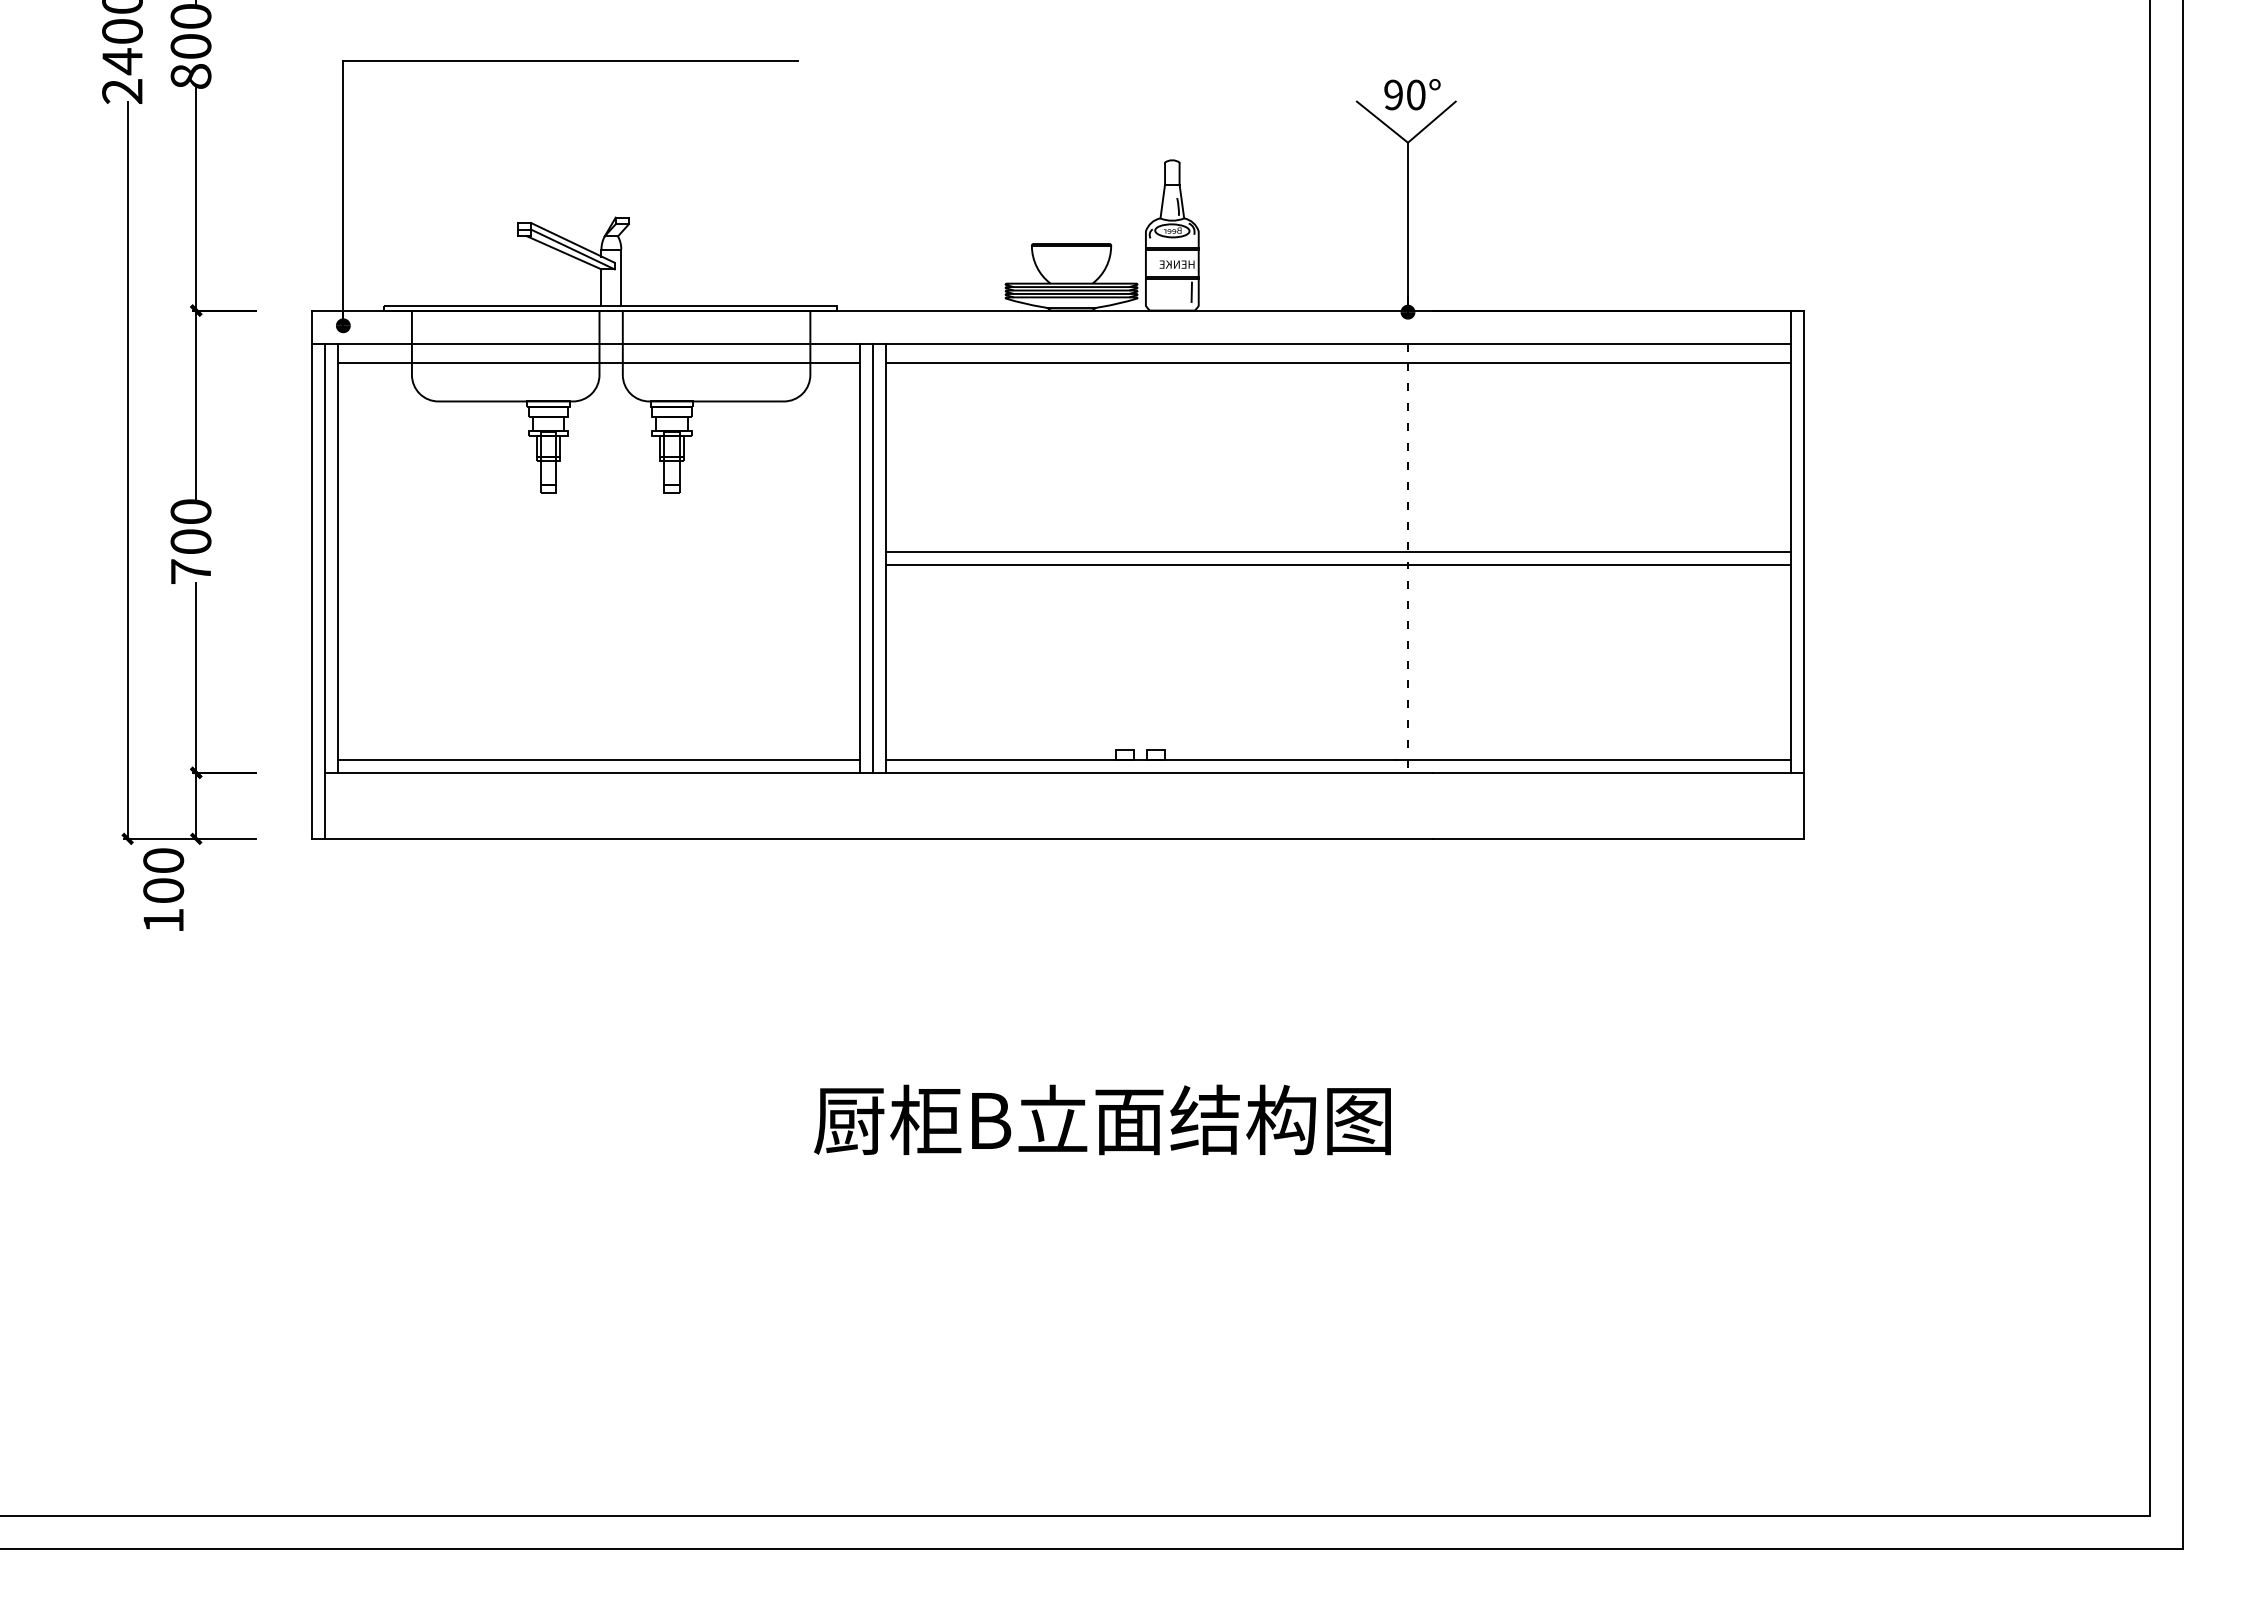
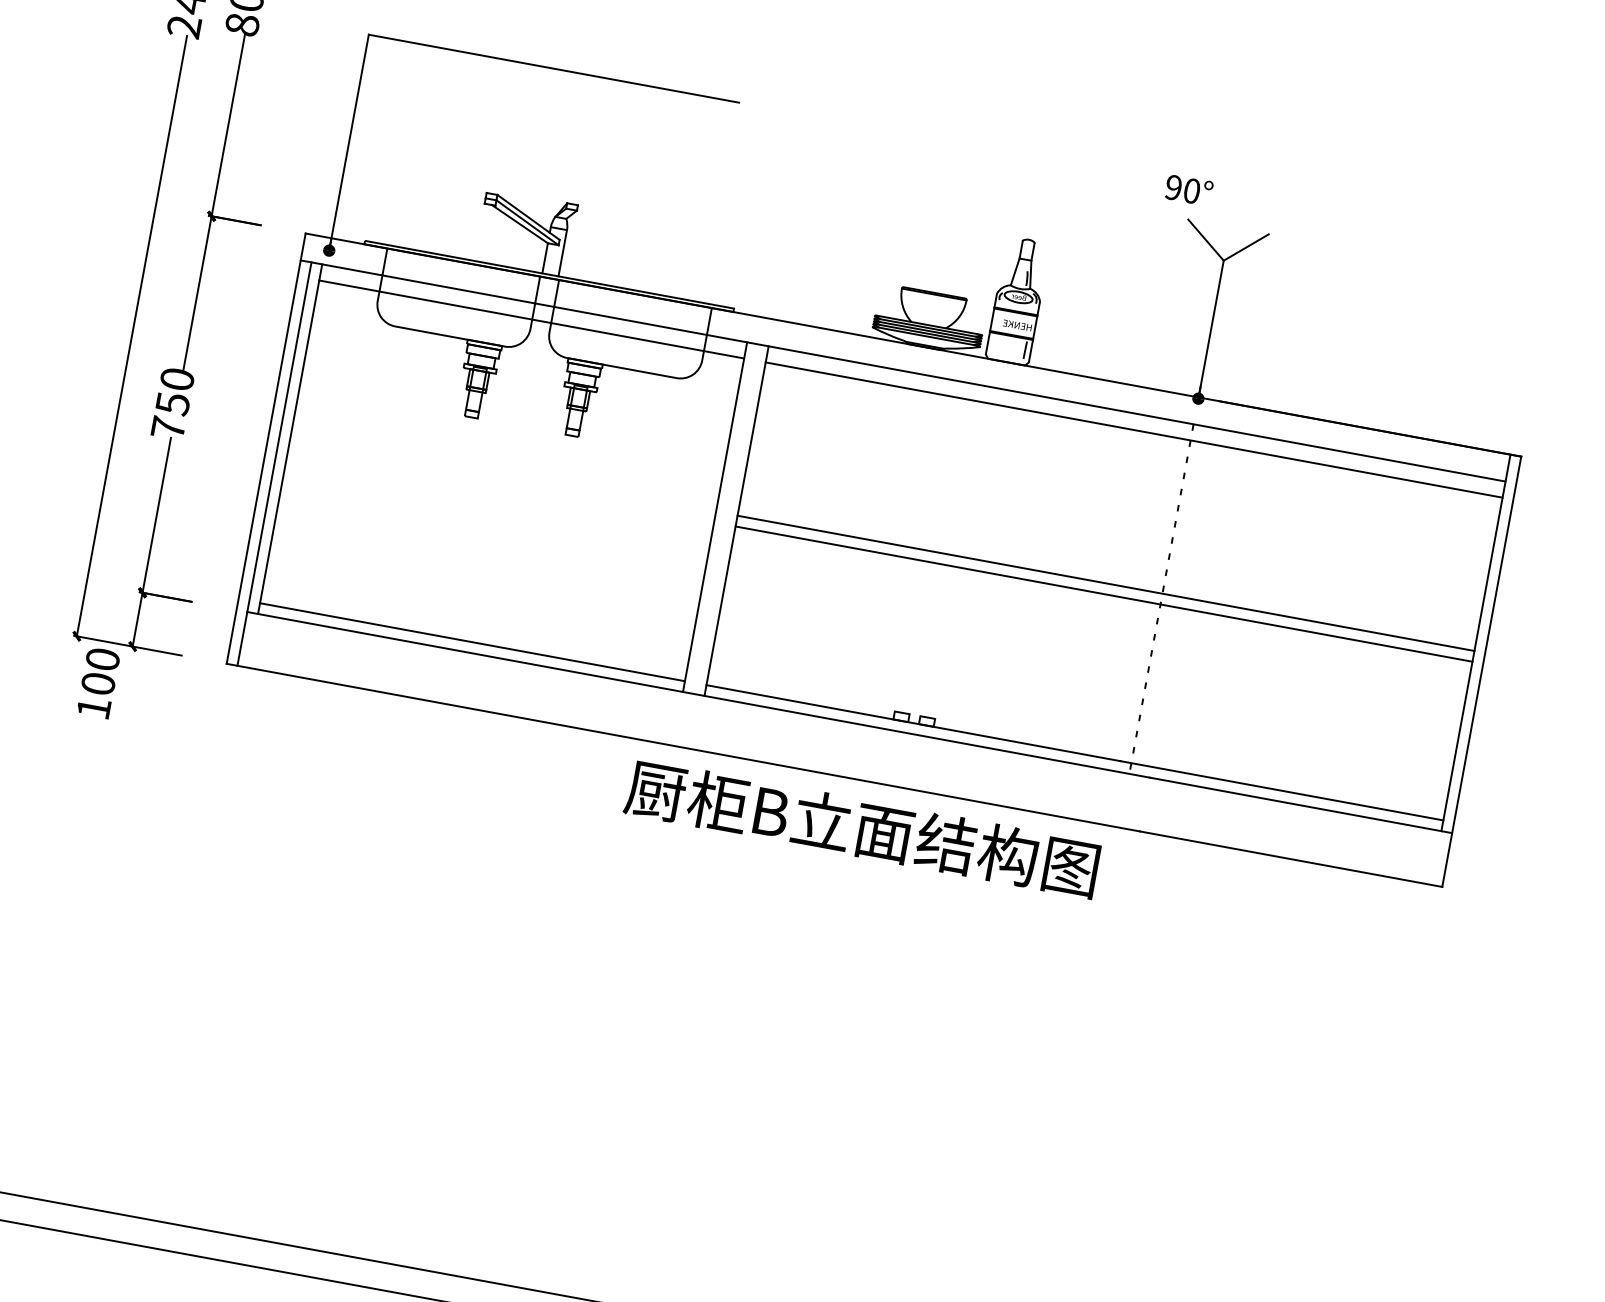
text: (1412, 94) -> (1189, 190), moved
text: (190, 541) -> (172, 403), 700 -> 750
line: (872, 557) -> (725, 518), removed
text: (1102, 1119) -> (862, 828), moved

